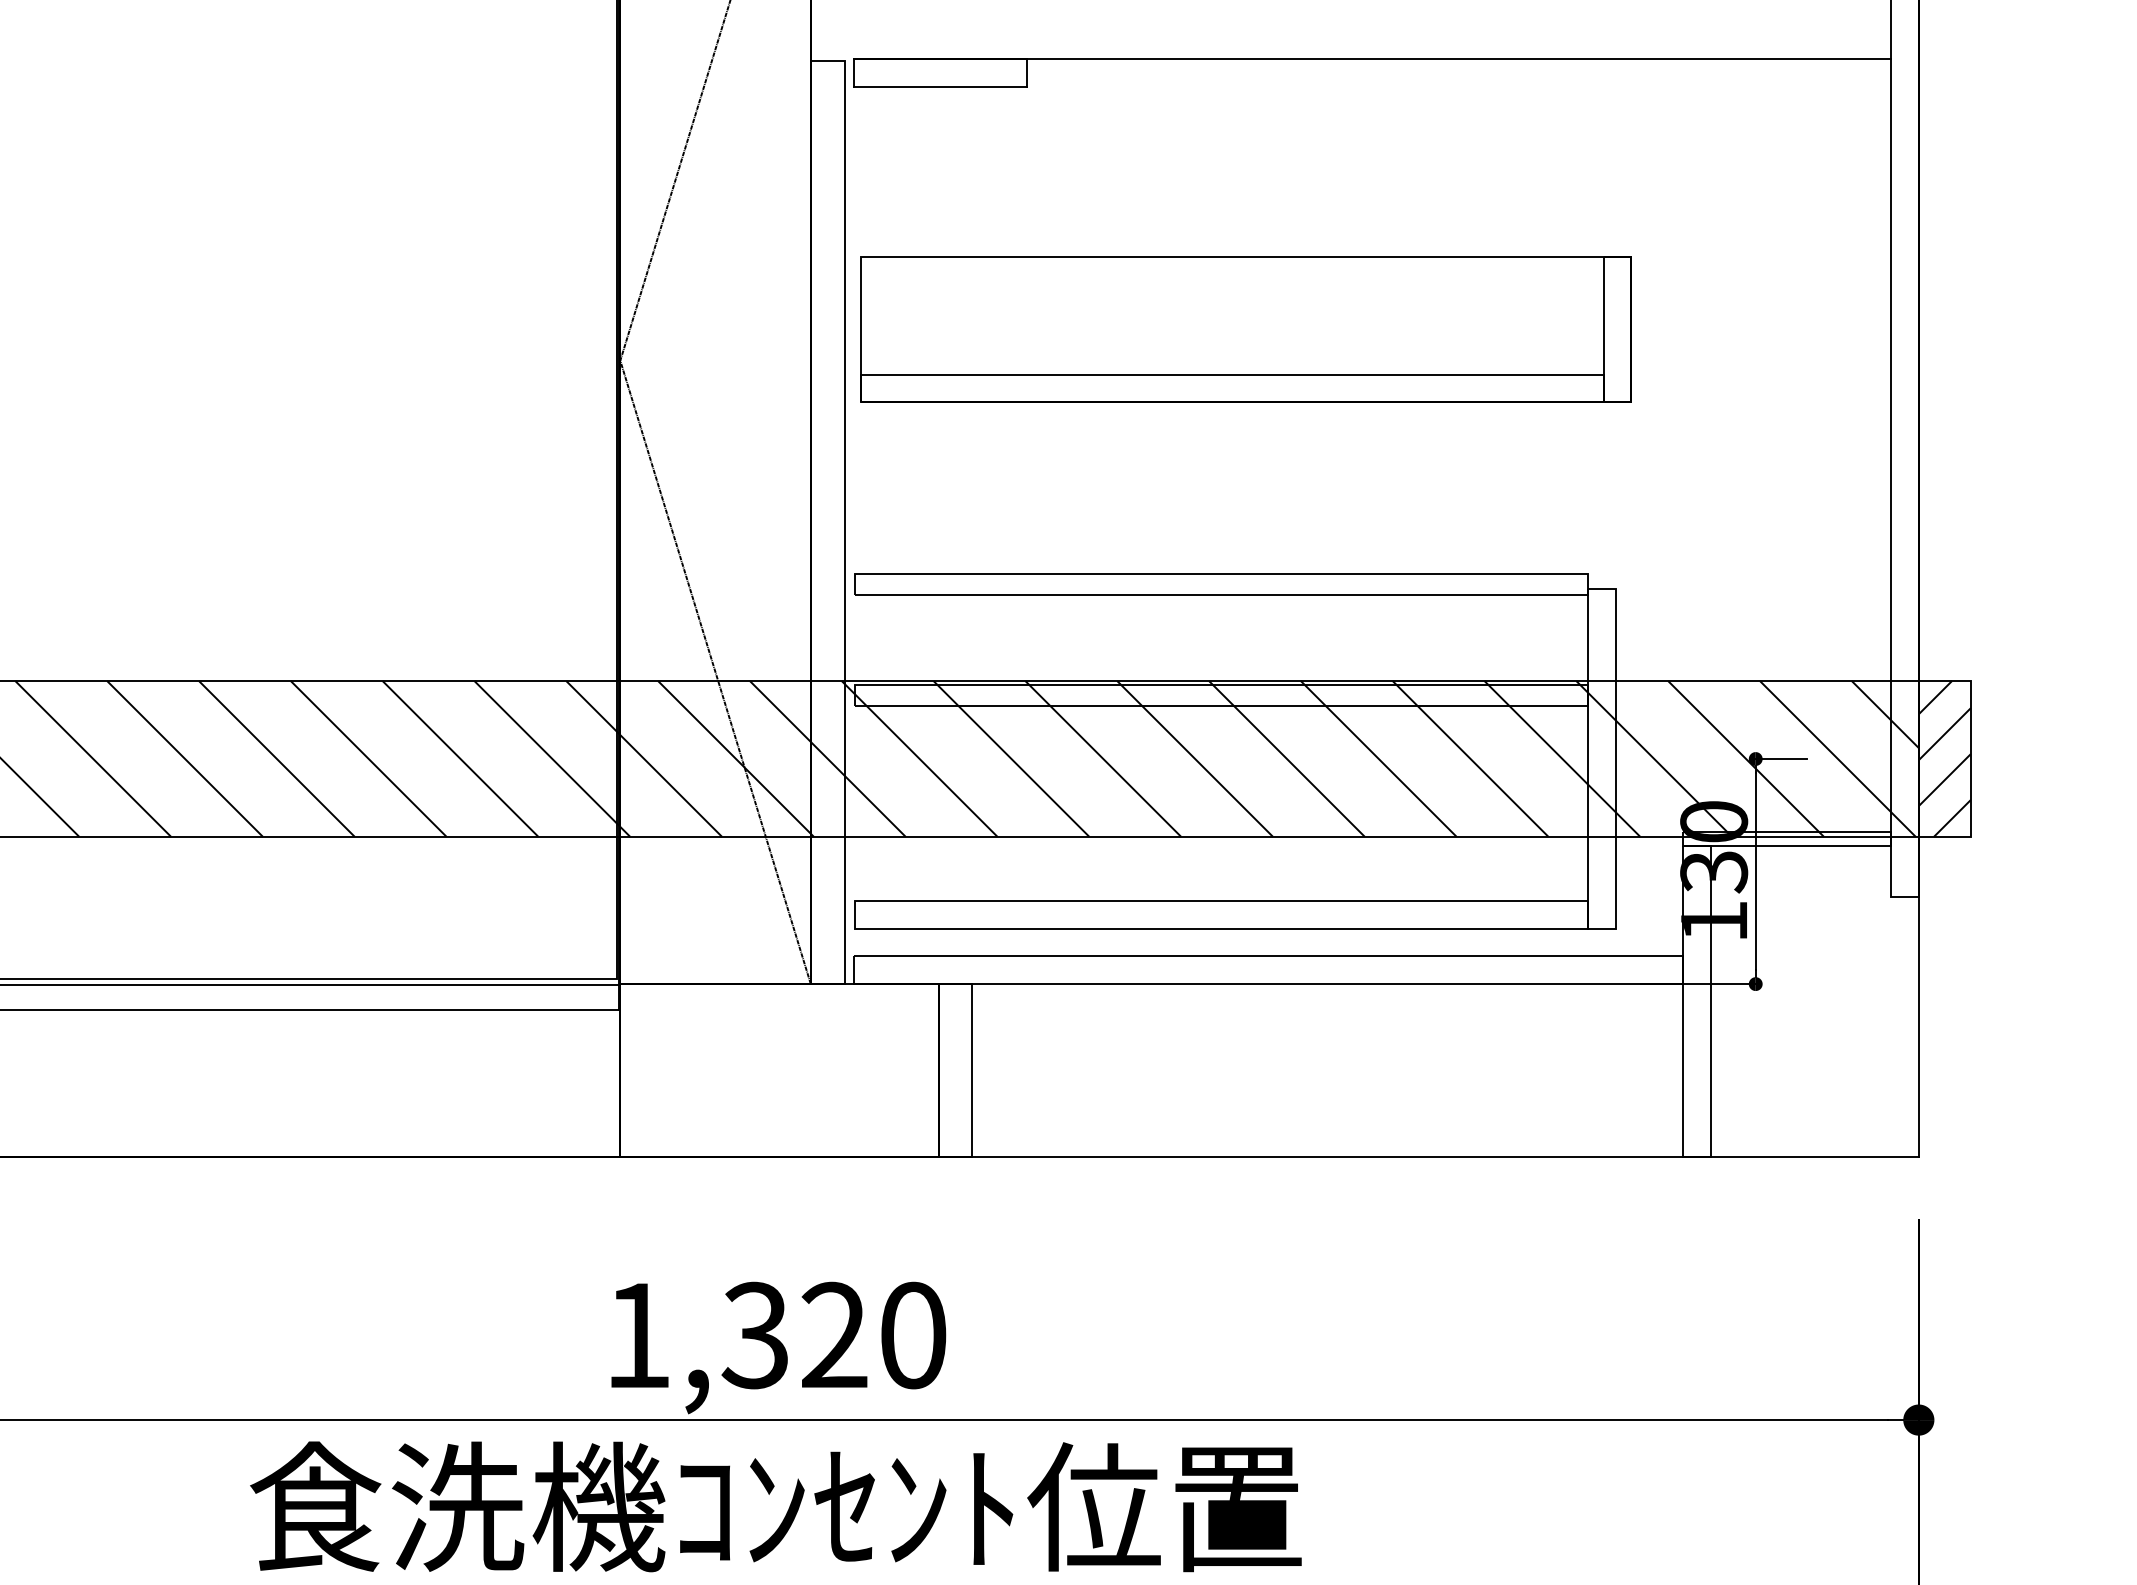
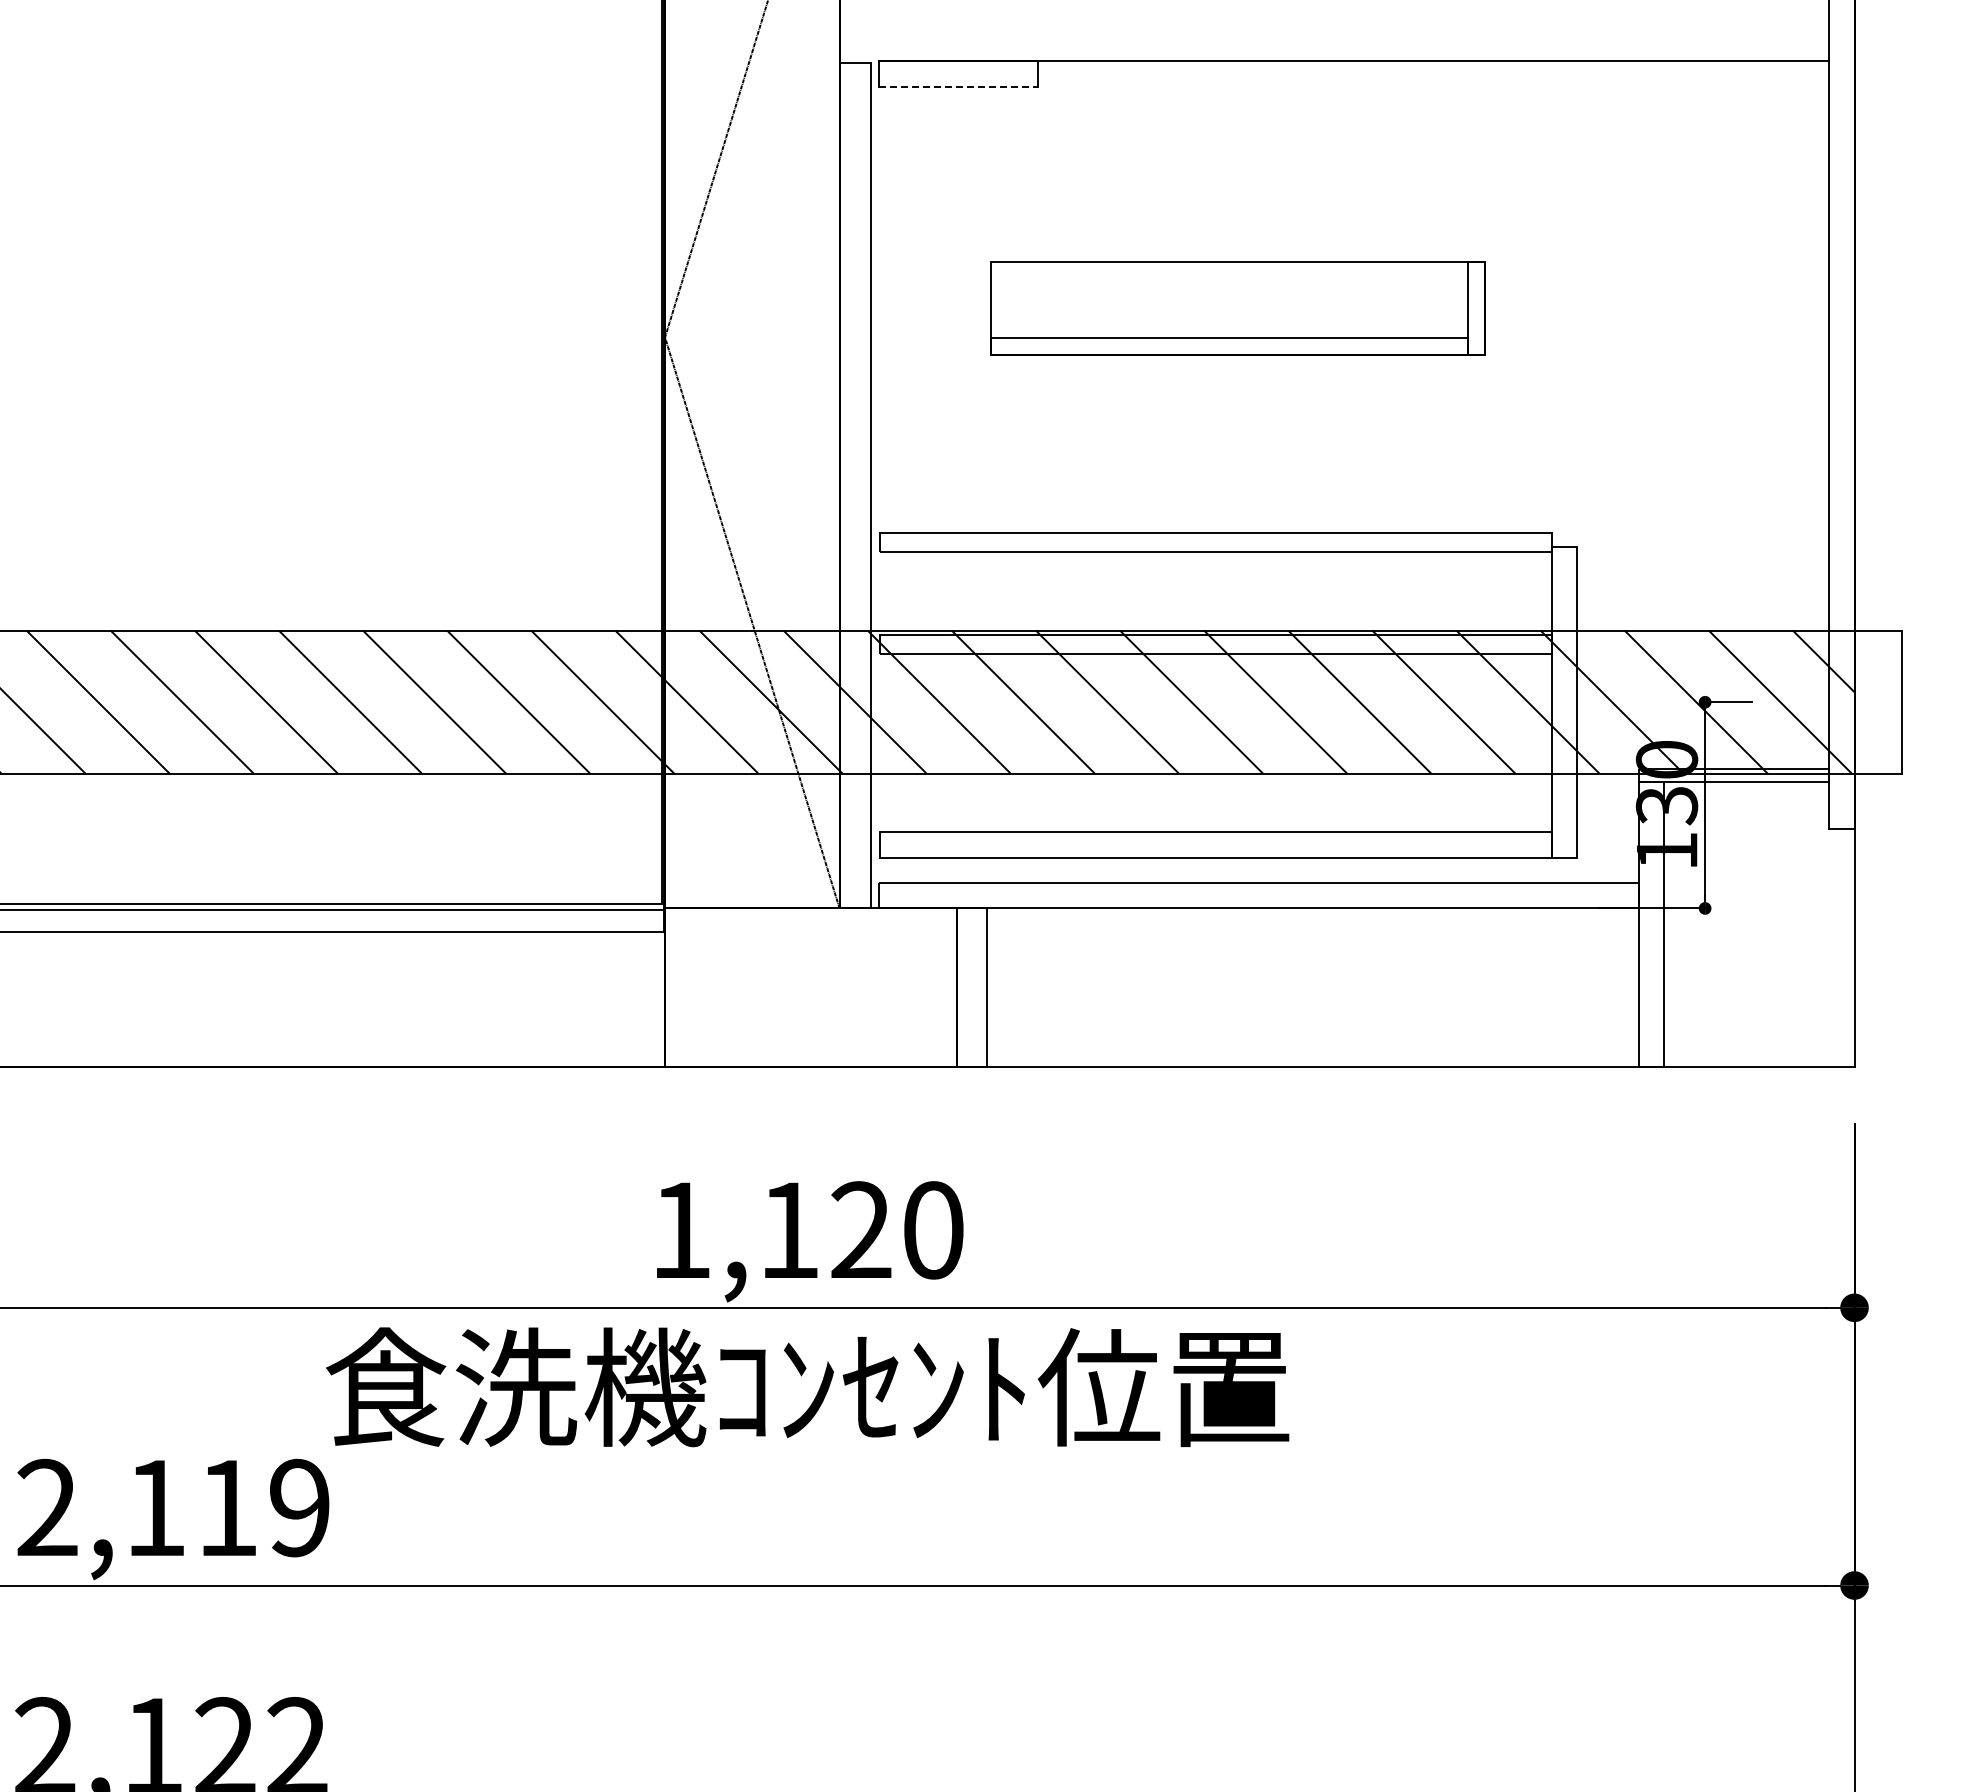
line: (941, 86) -> (959, 86), solid -> dashed
part: (1246, 329) -> (1238, 308), size x0.7
hatch: (1945, 758) -> (1878, 701), removed
text: (753, 1335) -> (787, 1230), 1,320 -> 1,120

